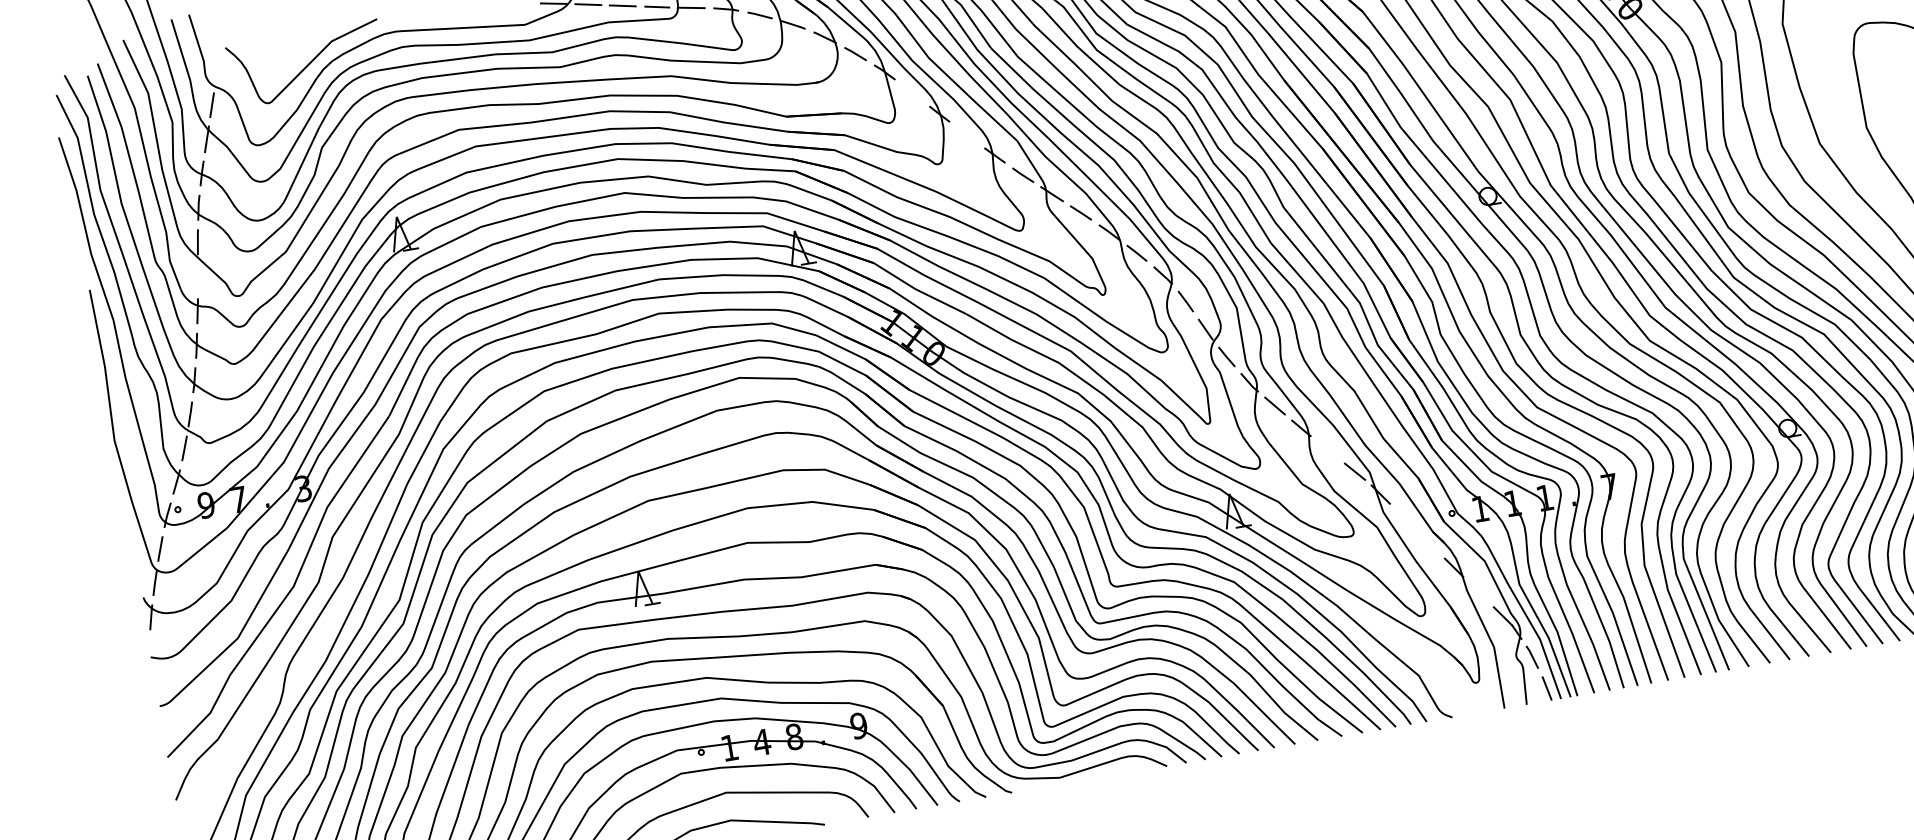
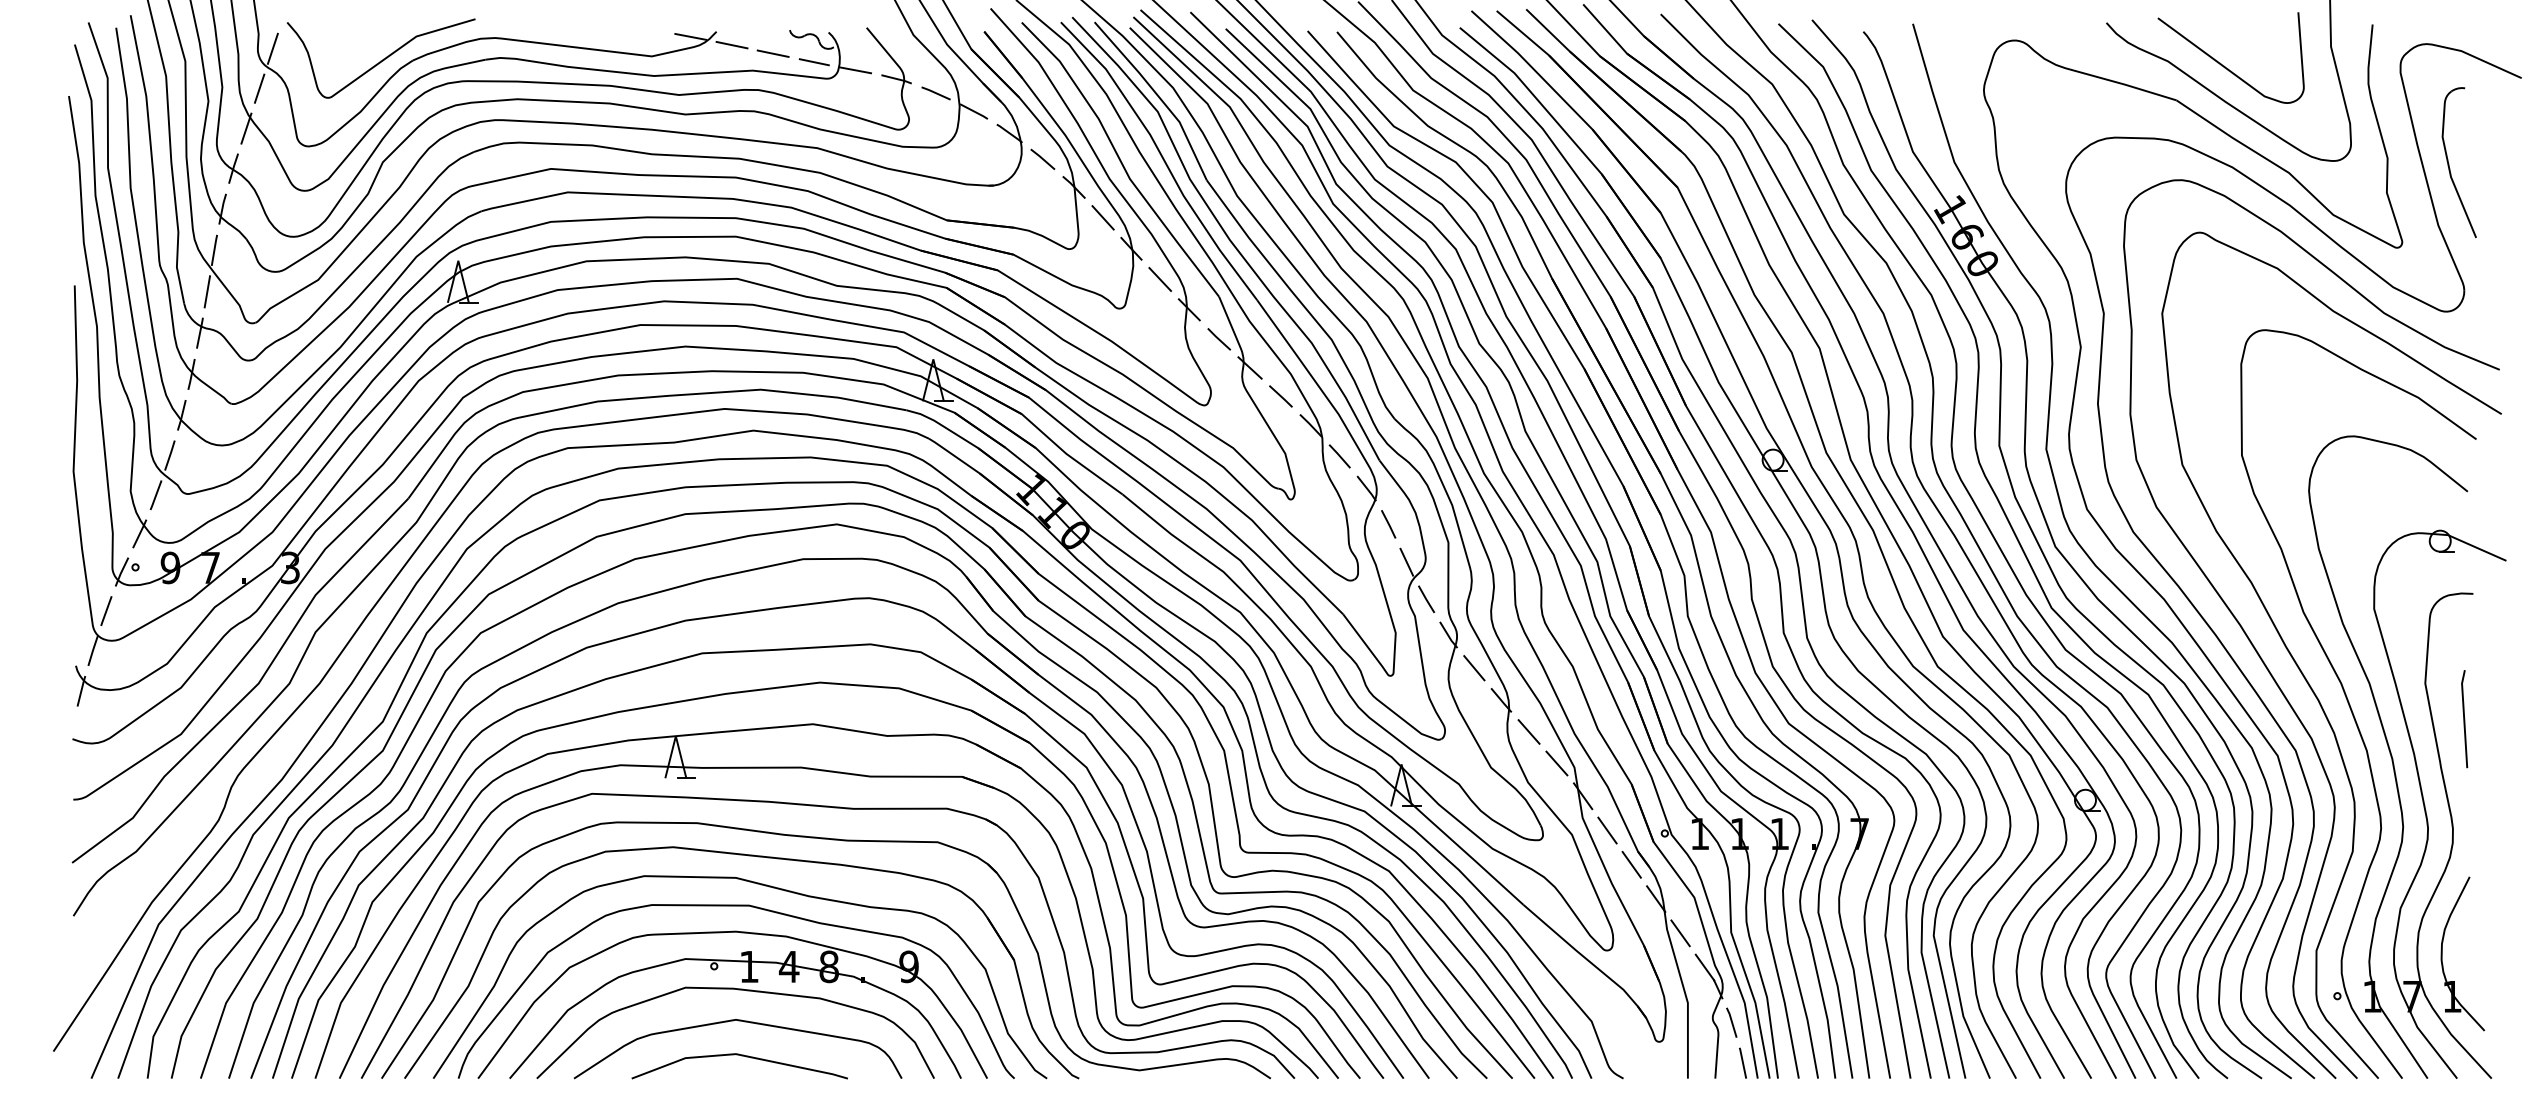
line: (216, 70) -> (272, 48), added
line: (911, 92) -> (1102, 217), added
line: (967, 134) -> (1160, 279), added
line: (198, 276) -> (207, 291), added
line: (1327, 449) -> (1528, 731), added
line: (1405, 518) -> (1607, 830), added
line: (1429, 543) -> (1631, 864), added
line: (1478, 592) -> (1680, 933), added

